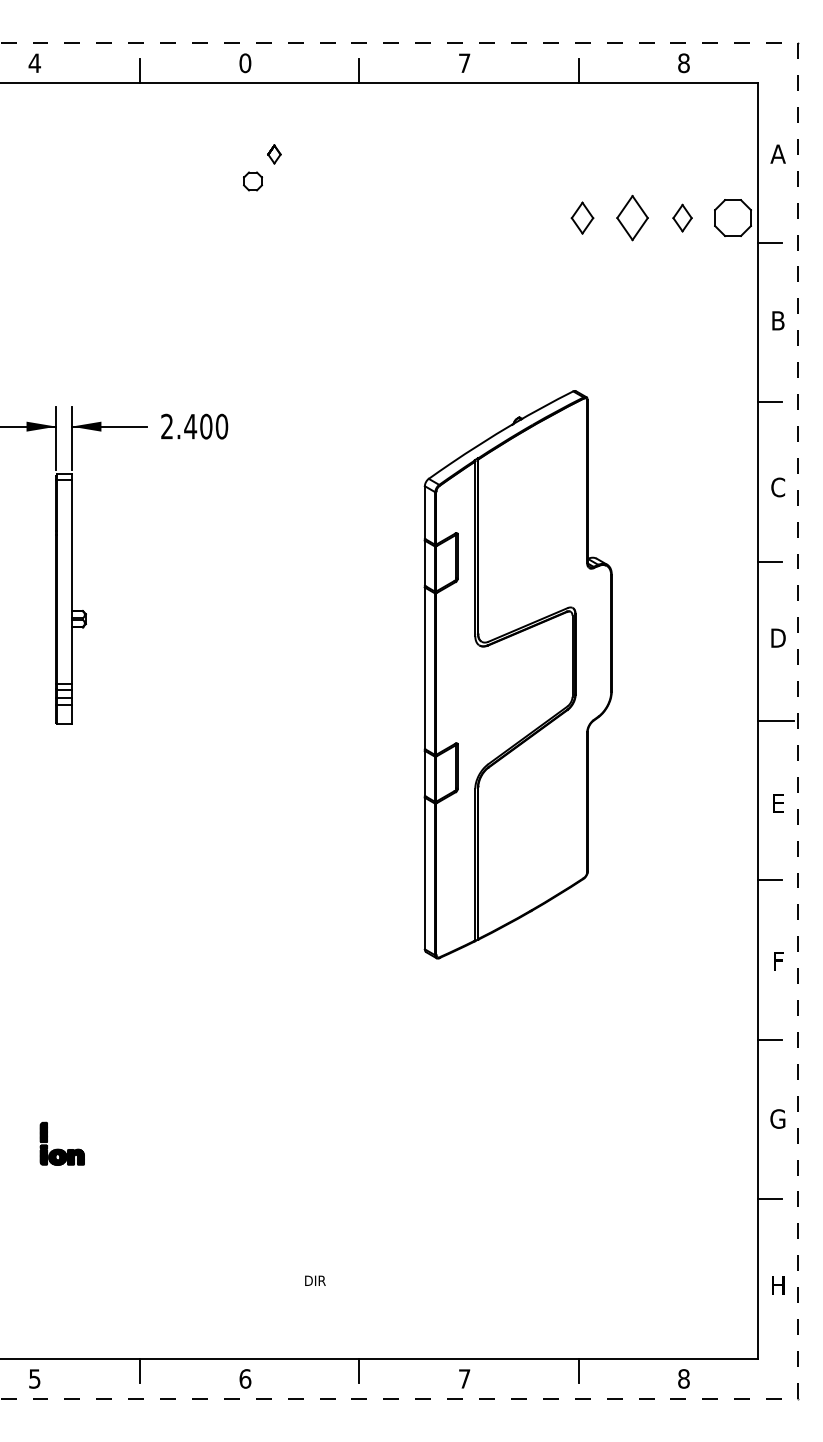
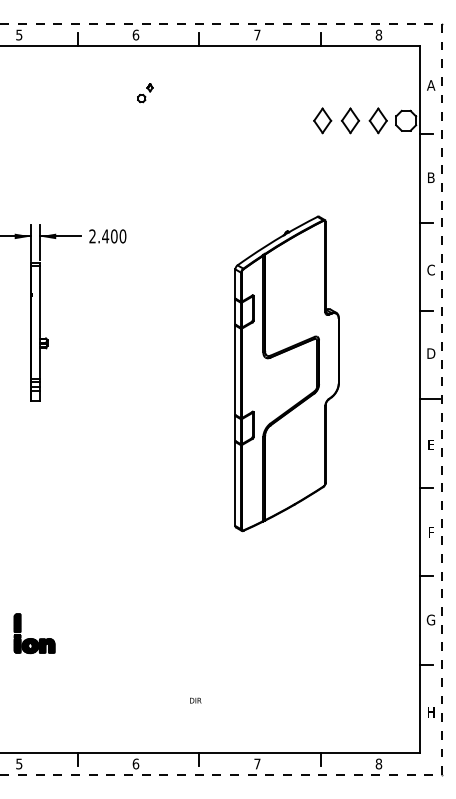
text: (33, 62) -> (18, 34), 4 -> 5
text: (244, 62) -> (135, 34), 0 -> 6
part: (262, 168) -> (145, 93), size x0.71
part: (582, 217) -> (322, 120), size x1.43
part: (681, 217) -> (377, 120), size x1.67
part: (62, 1143) -> (34, 633), size x1.67
text: (314, 1280) -> (195, 700), moved

